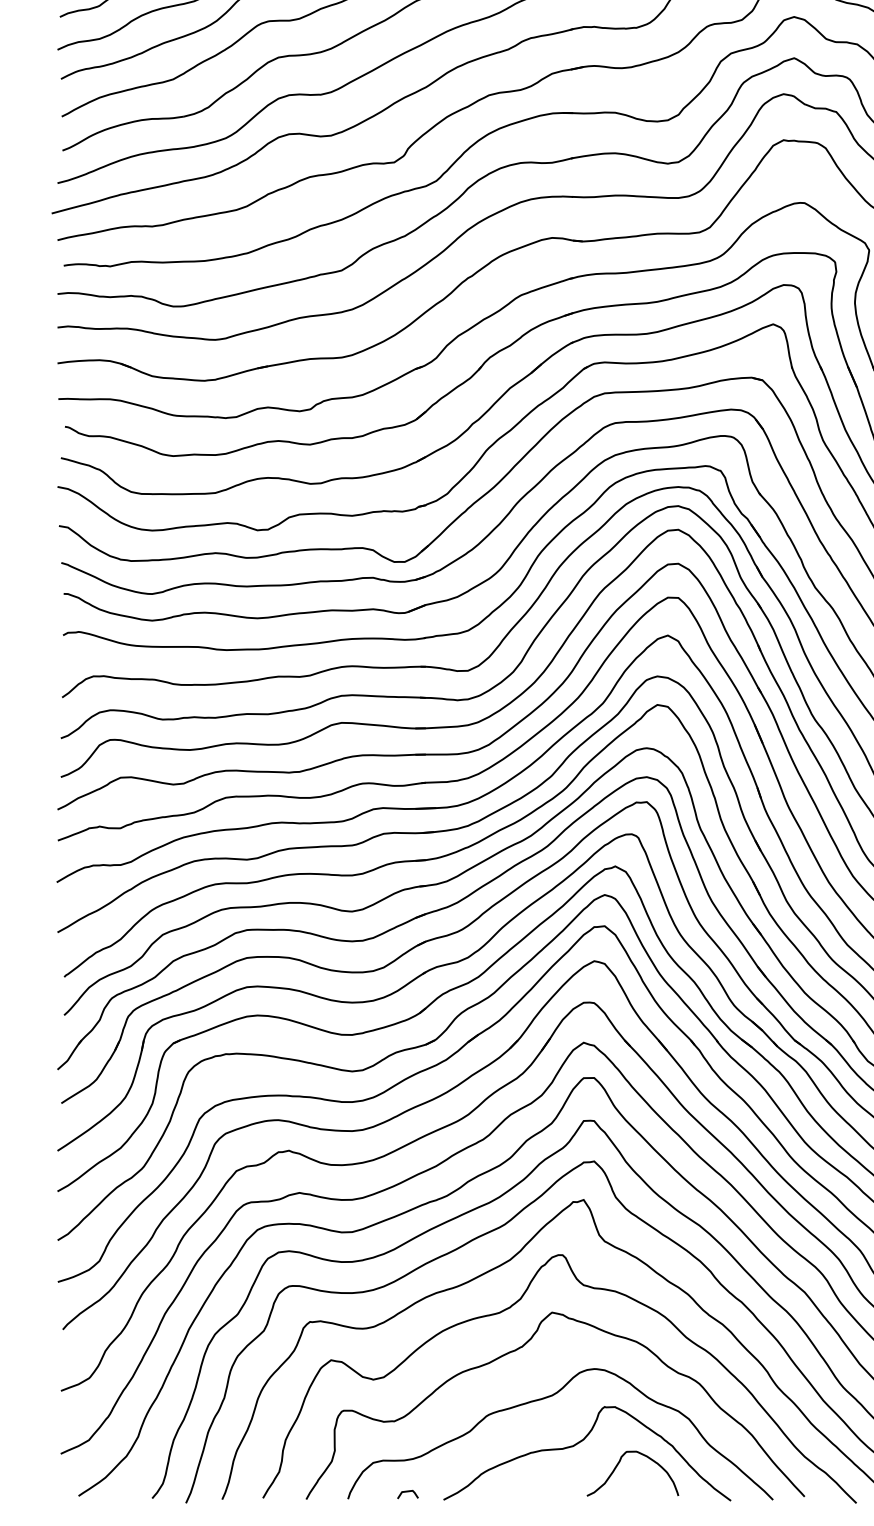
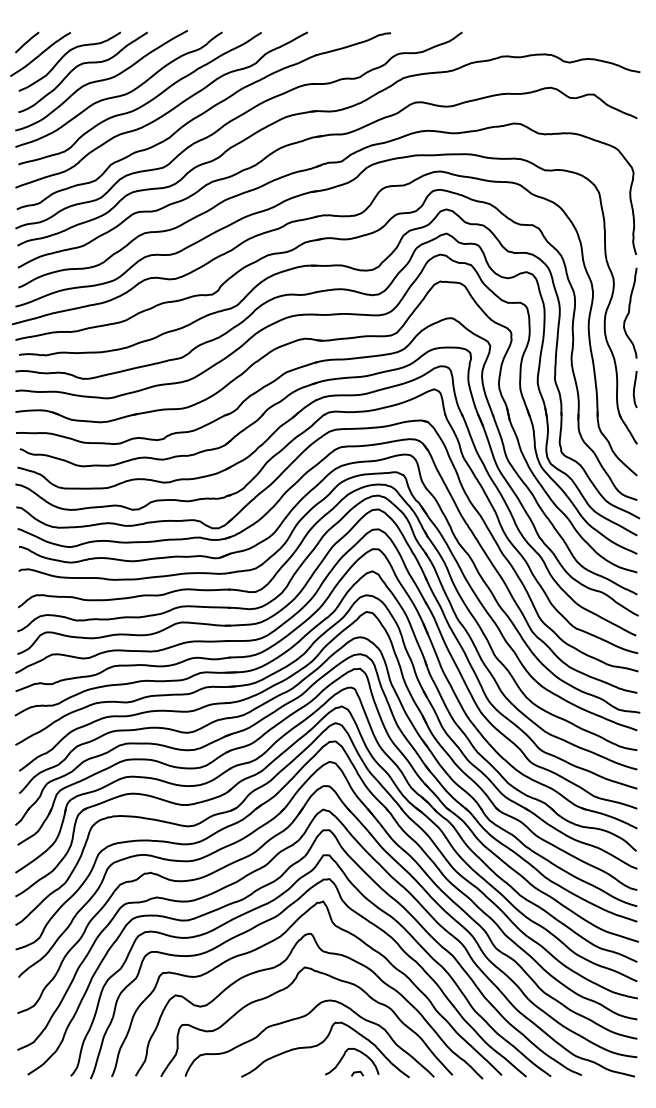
curve: (407, 1492) -> (357, 1072), moved

